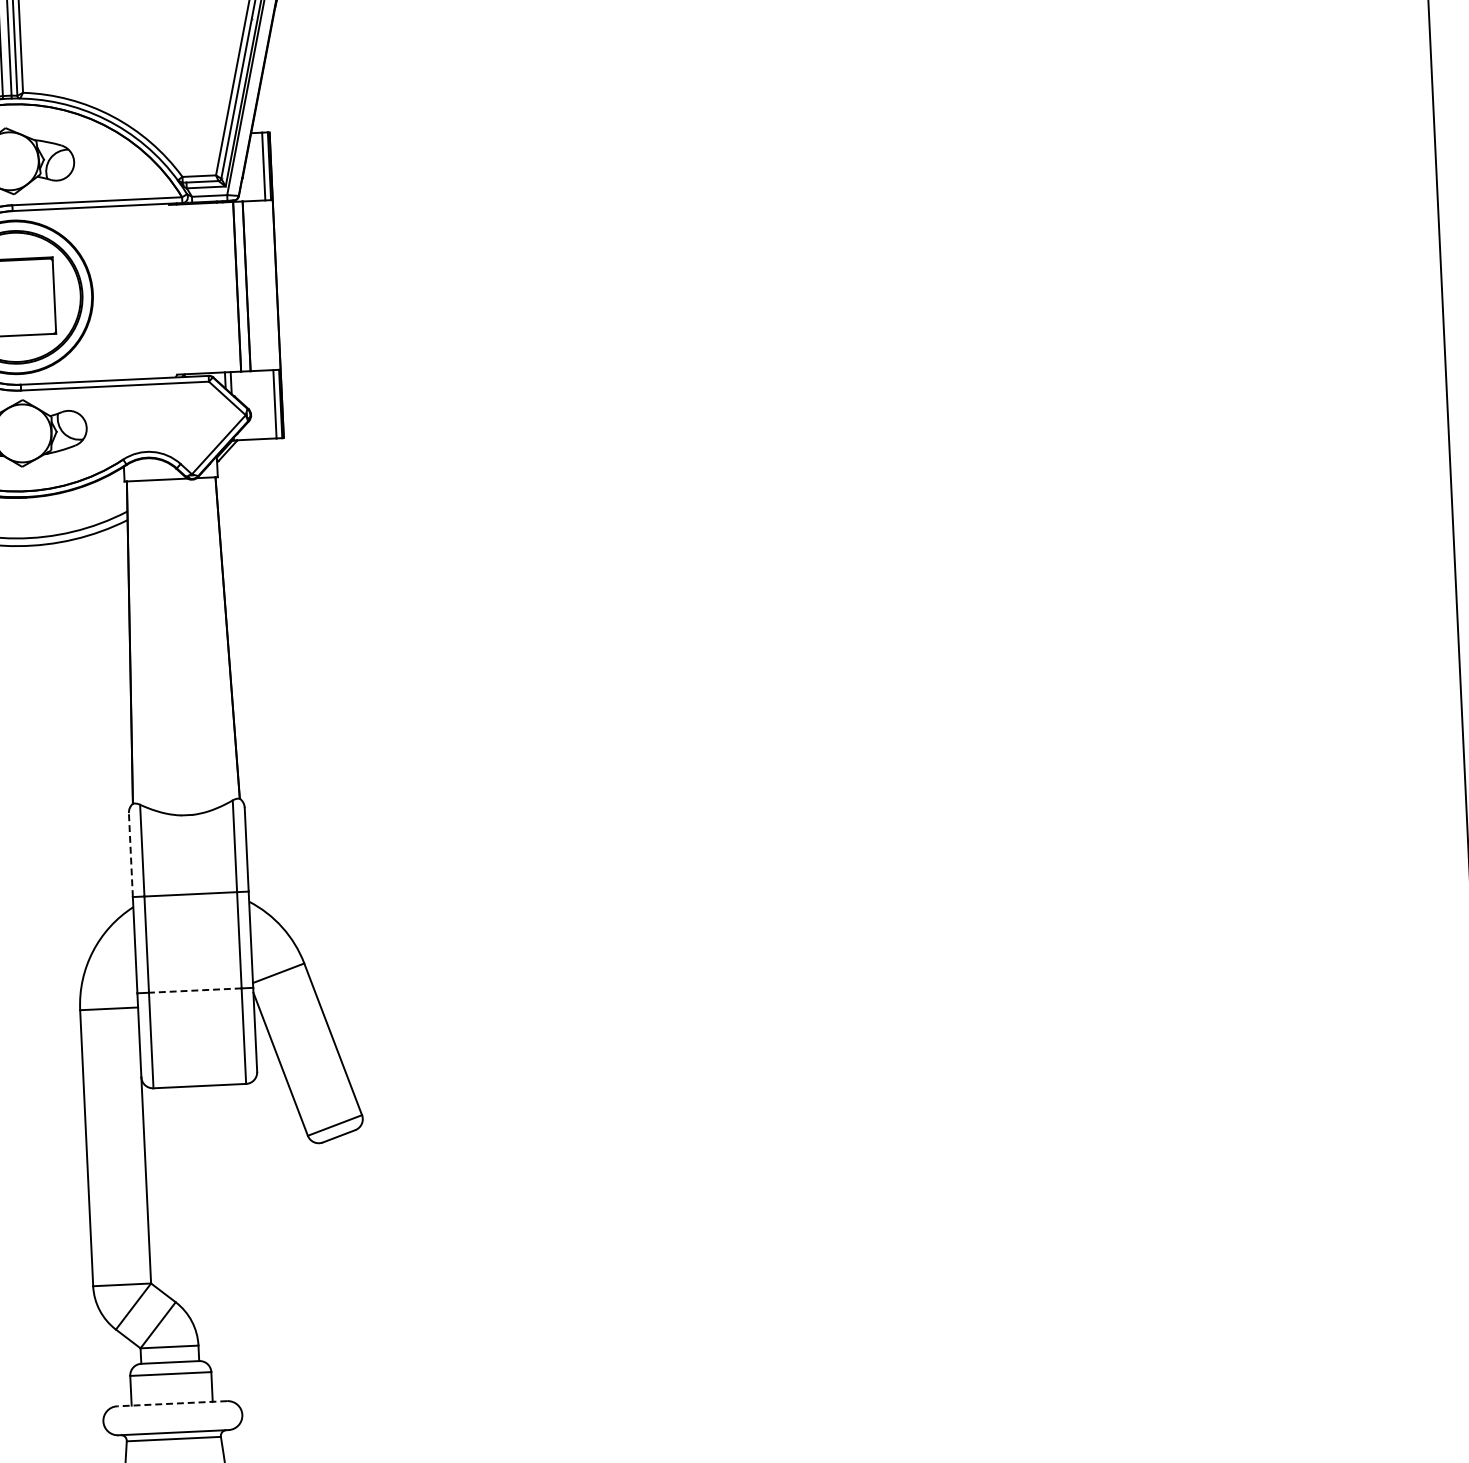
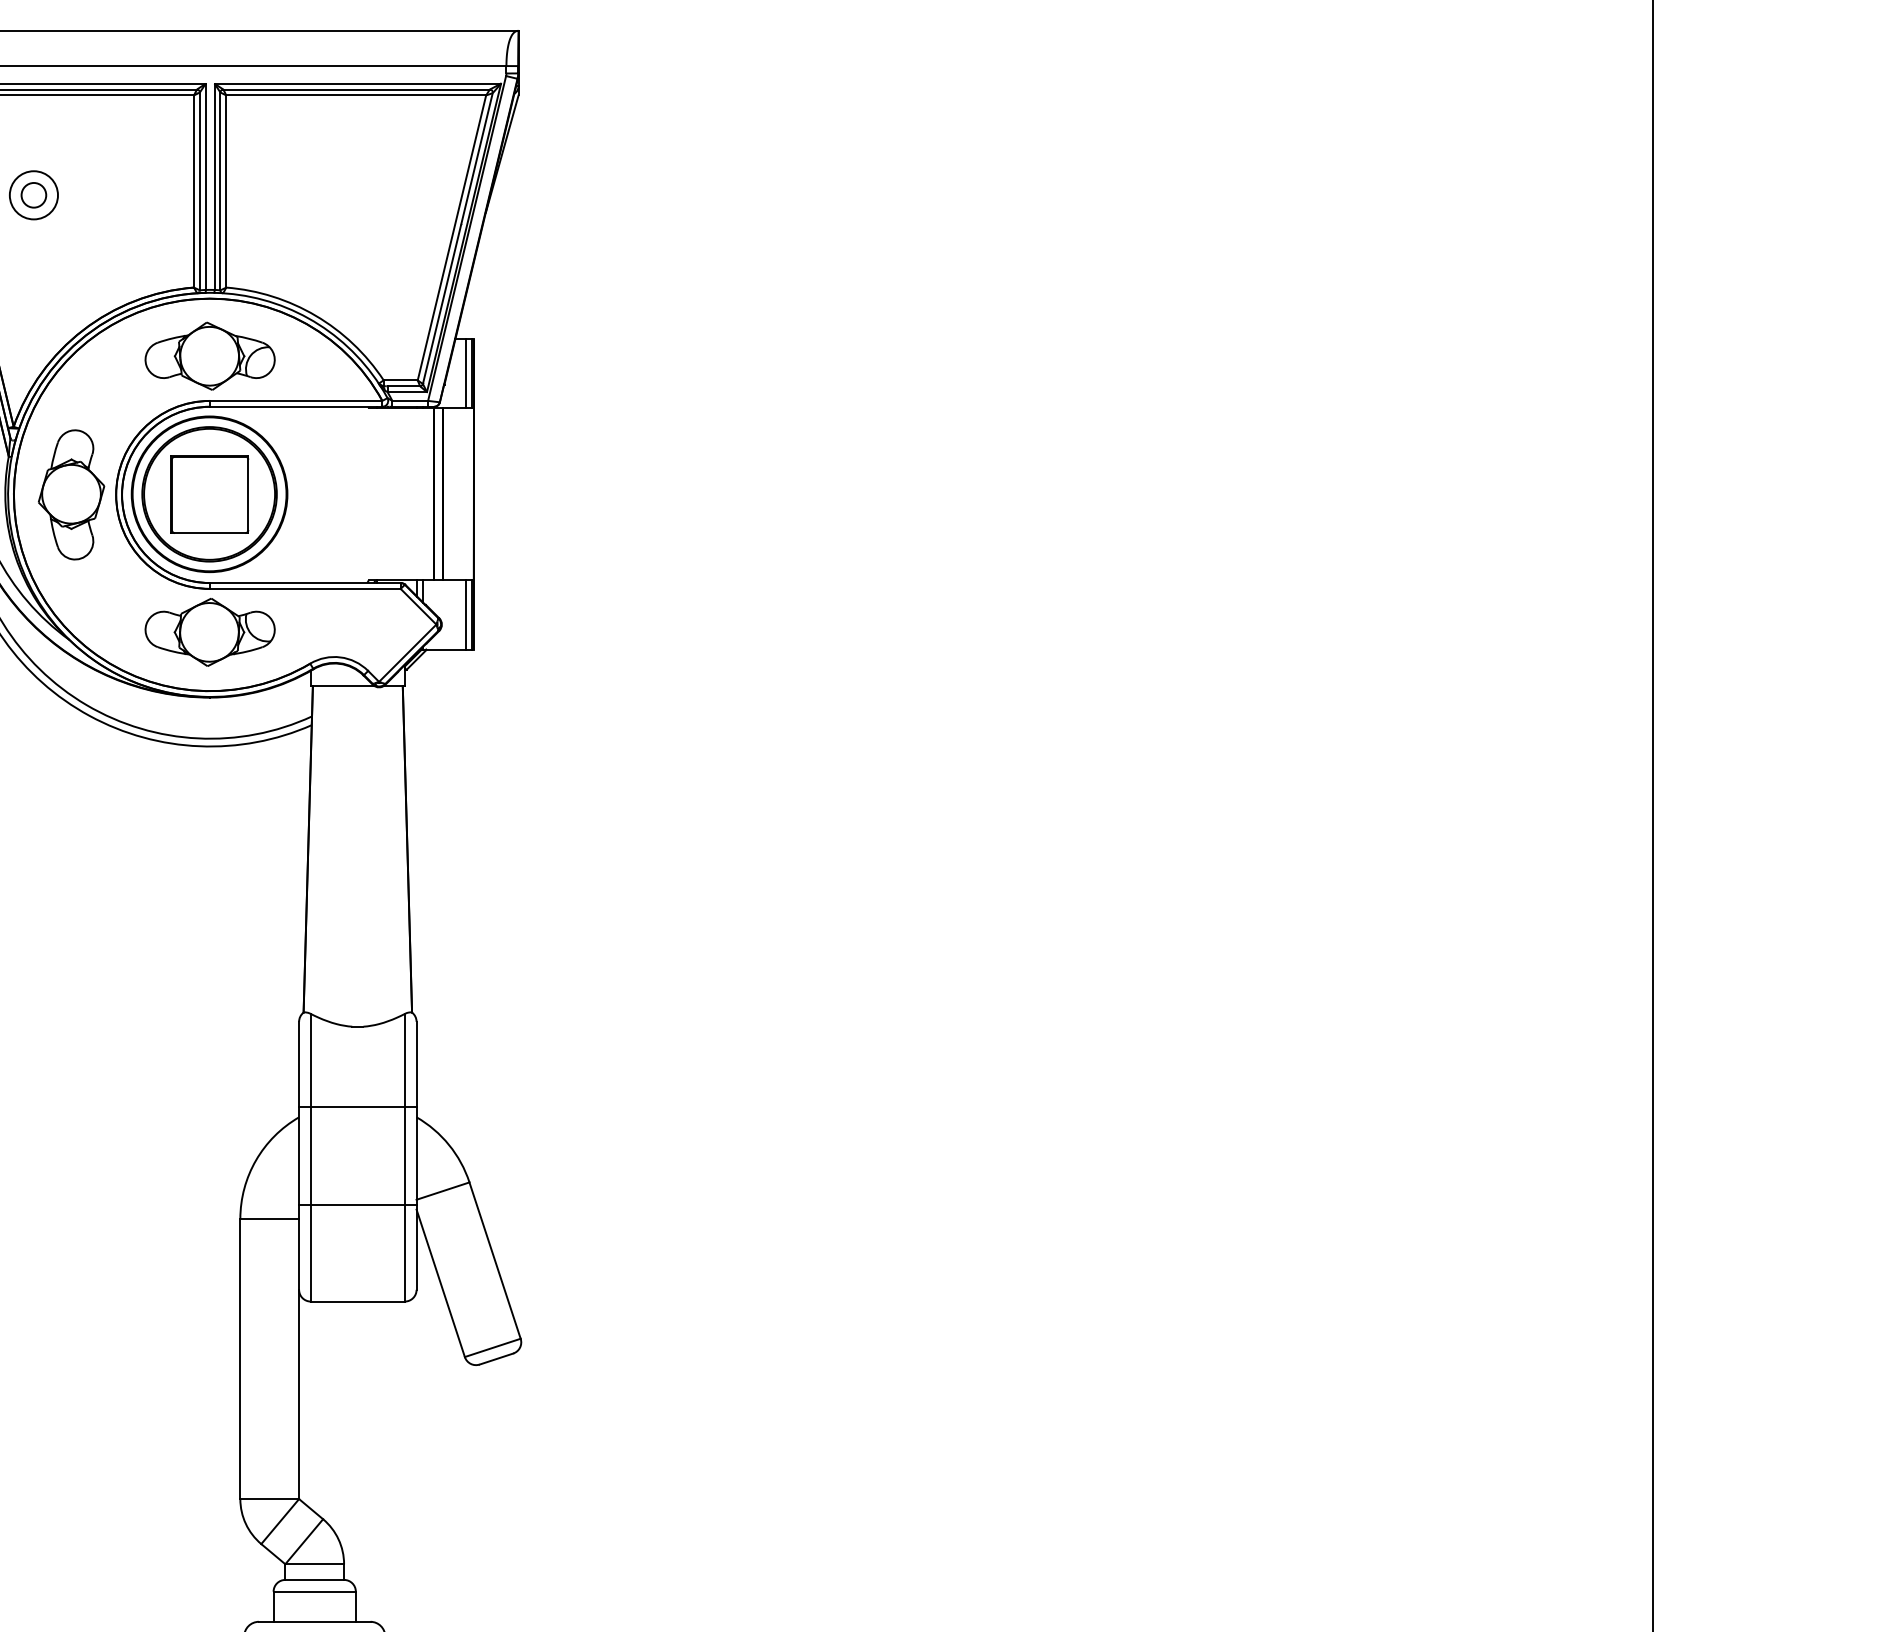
line: (131, 855) -> (299, 1064), dashed -> solid
line: (194, 990) -> (357, 1204), dashed -> solid
line: (171, 1403) -> (314, 1621), dashed -> solid

